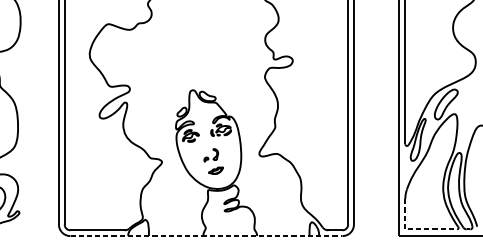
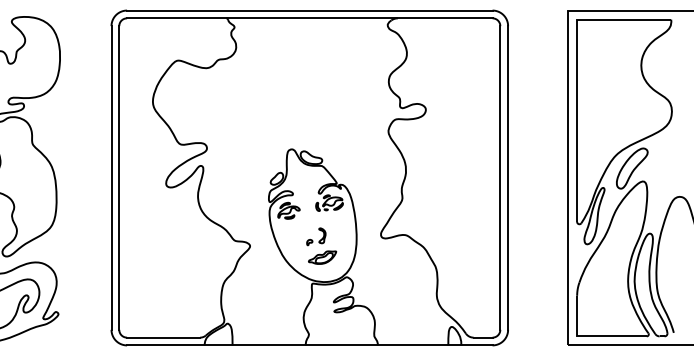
part: (215, 170) -> (322, 257), size x1.43
line: (415, 229) -> (591, 336), dashed -> solid
line: (206, 236) -> (309, 345), dashed -> solid

